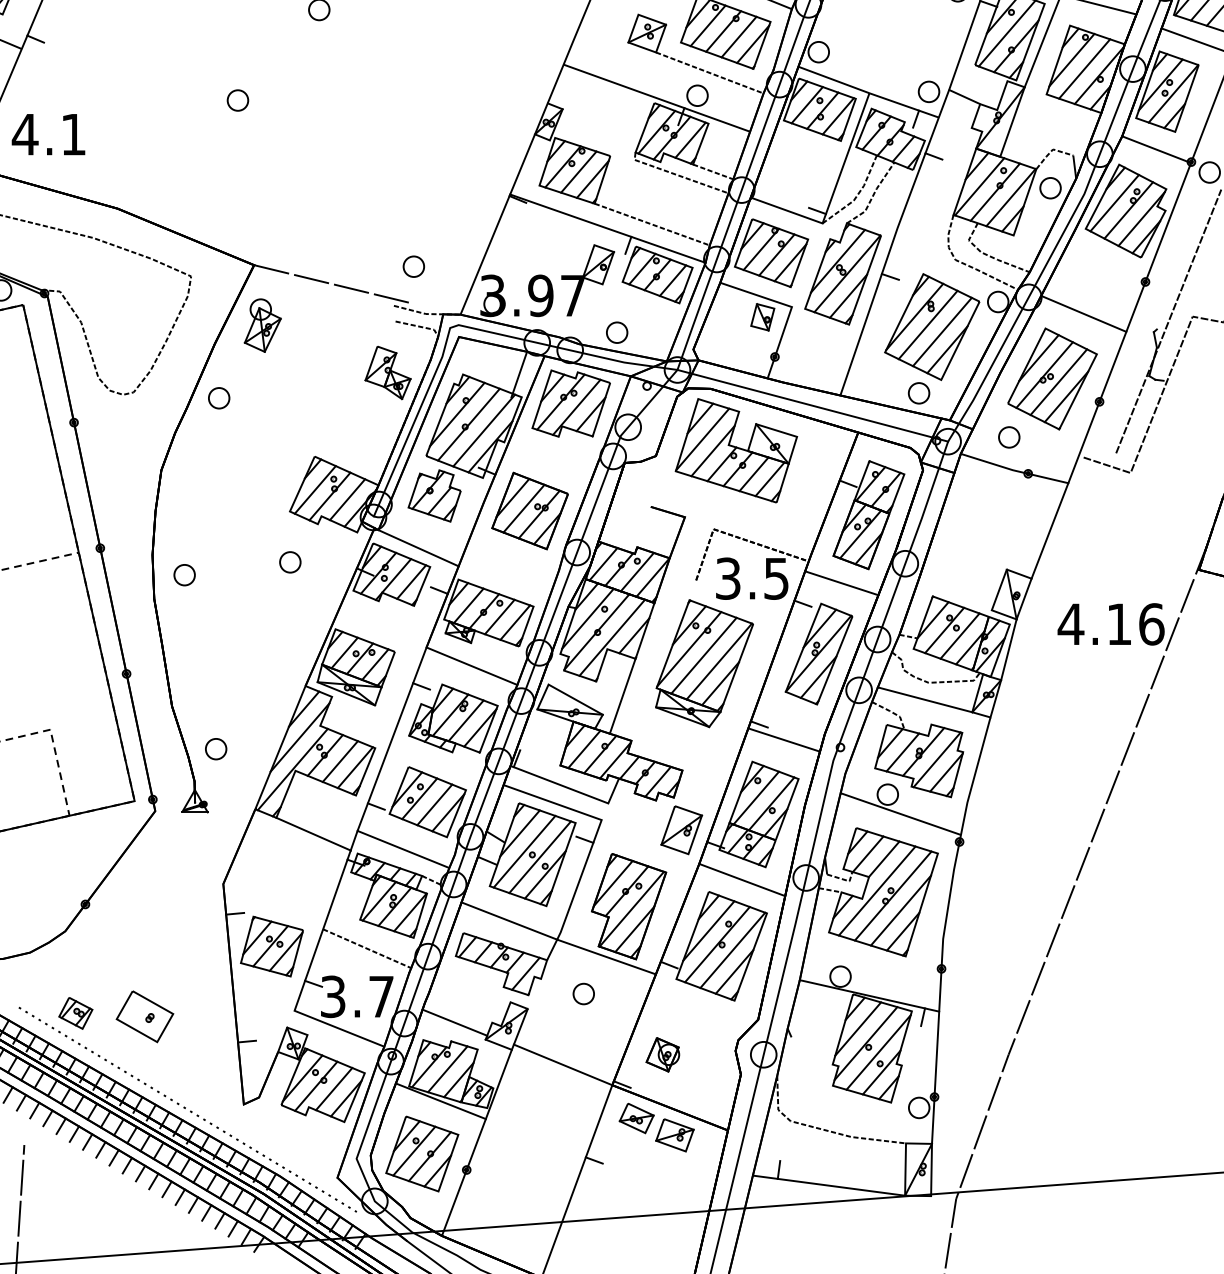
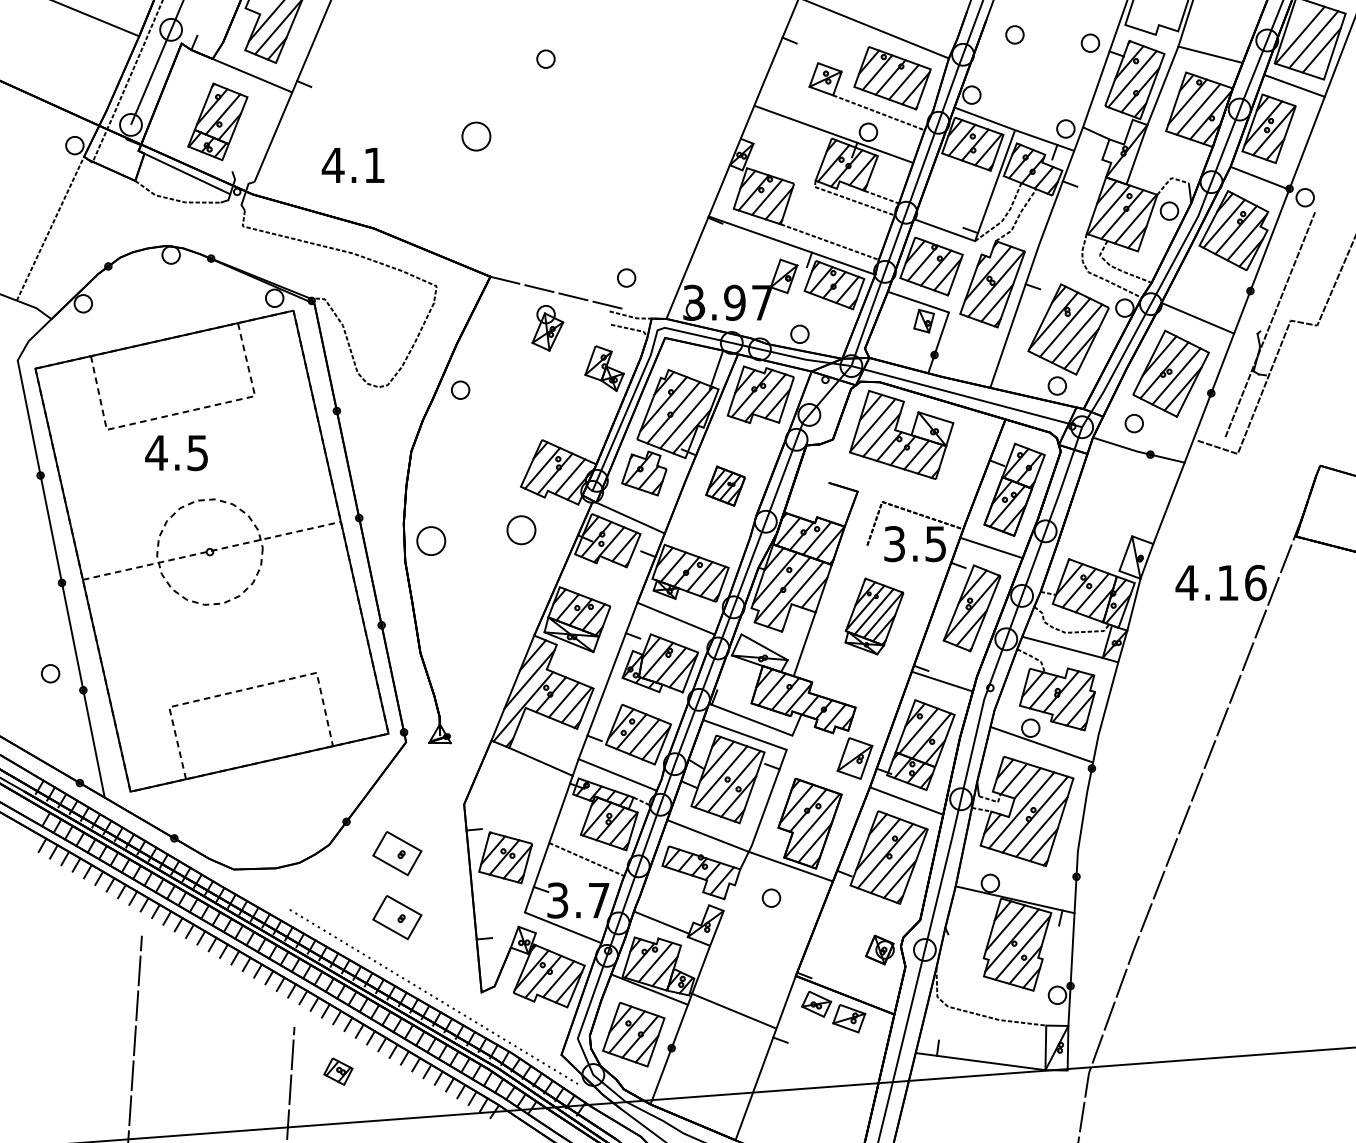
part: (237, 99) -> (476, 135), size x1.6
text: (47, 134) -> (352, 165), moved
part: (262, 325) -> (547, 328), moved
part: (529, 510) -> (725, 485), size x0.6
part: (289, 561) -> (520, 529), size x1.6
part: (183, 574) -> (430, 540), size x1.6
part: (704, 663) -> (874, 616), size x0.7
part: (215, 748) -> (457, 688), removed
part: (145, 941) -> (397, 853), added
part: (75, 1013) -> (338, 1071), moved
part: (662, 1054) -> (879, 949), moved
line: (562, 1064) -> (732, 1010), moved

